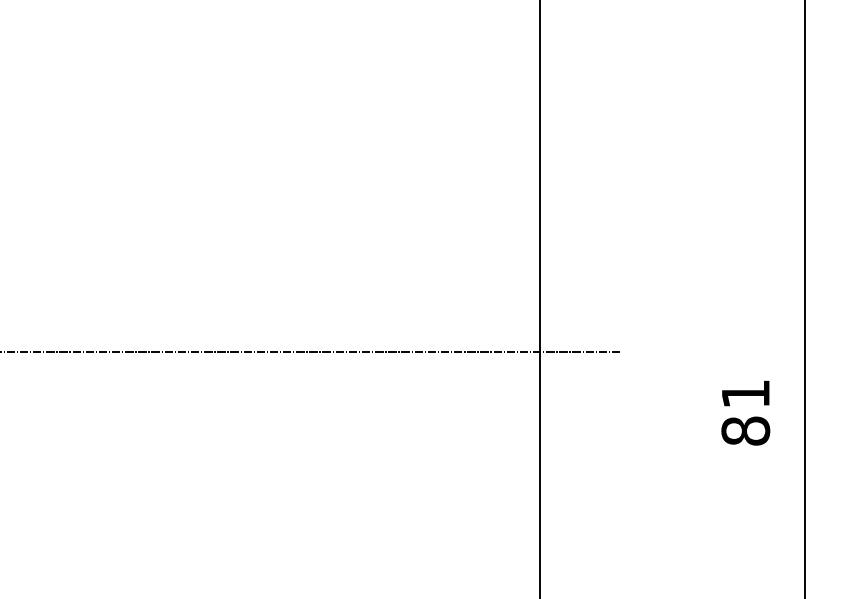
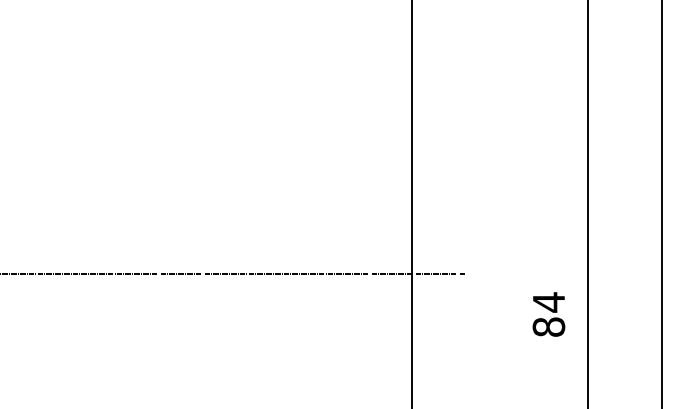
text: (745, 394) -> (548, 302), 81 -> 84

